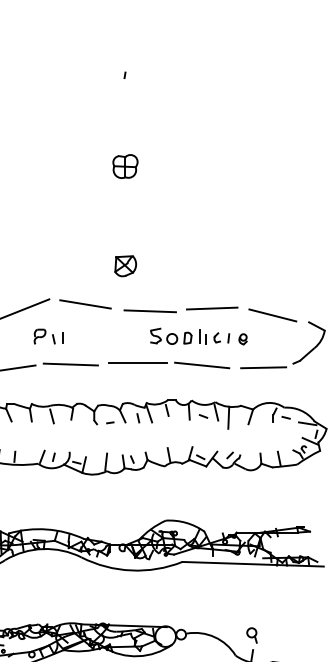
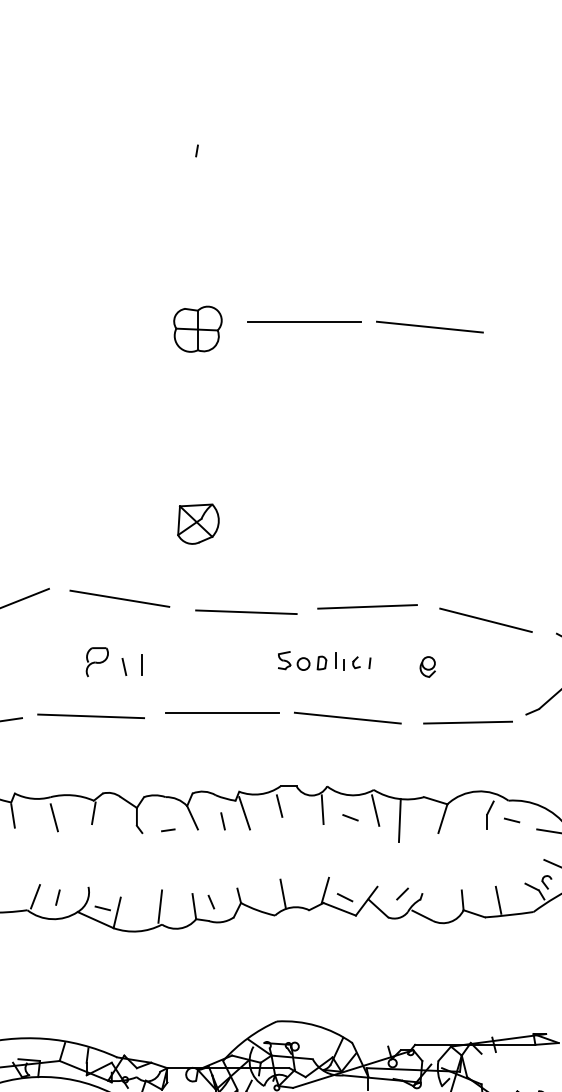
part: (211, 165) -> (366, 327), added
part: (190, 335) -> (325, 659), size x0.6
part: (48, 336) -> (113, 661), moved

